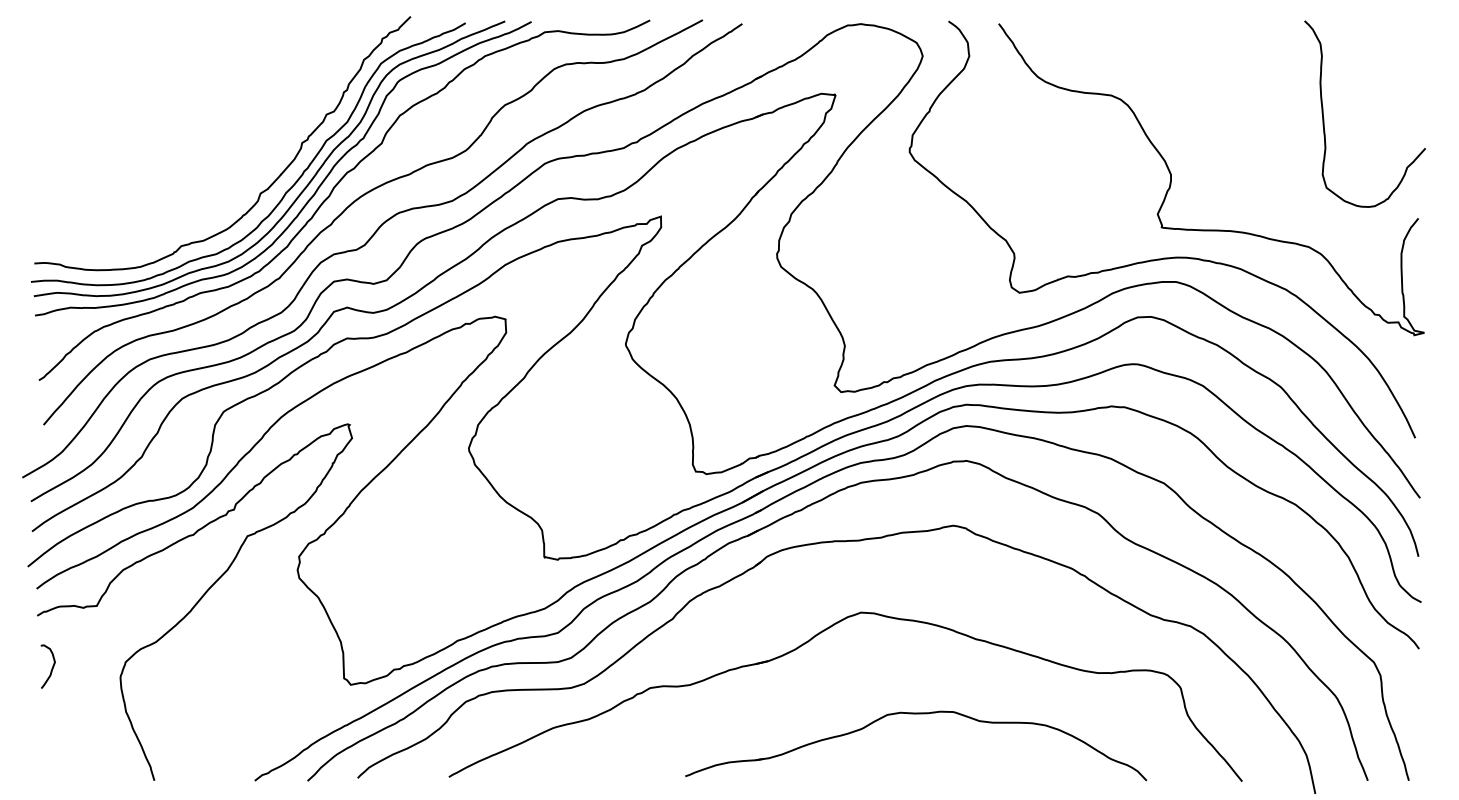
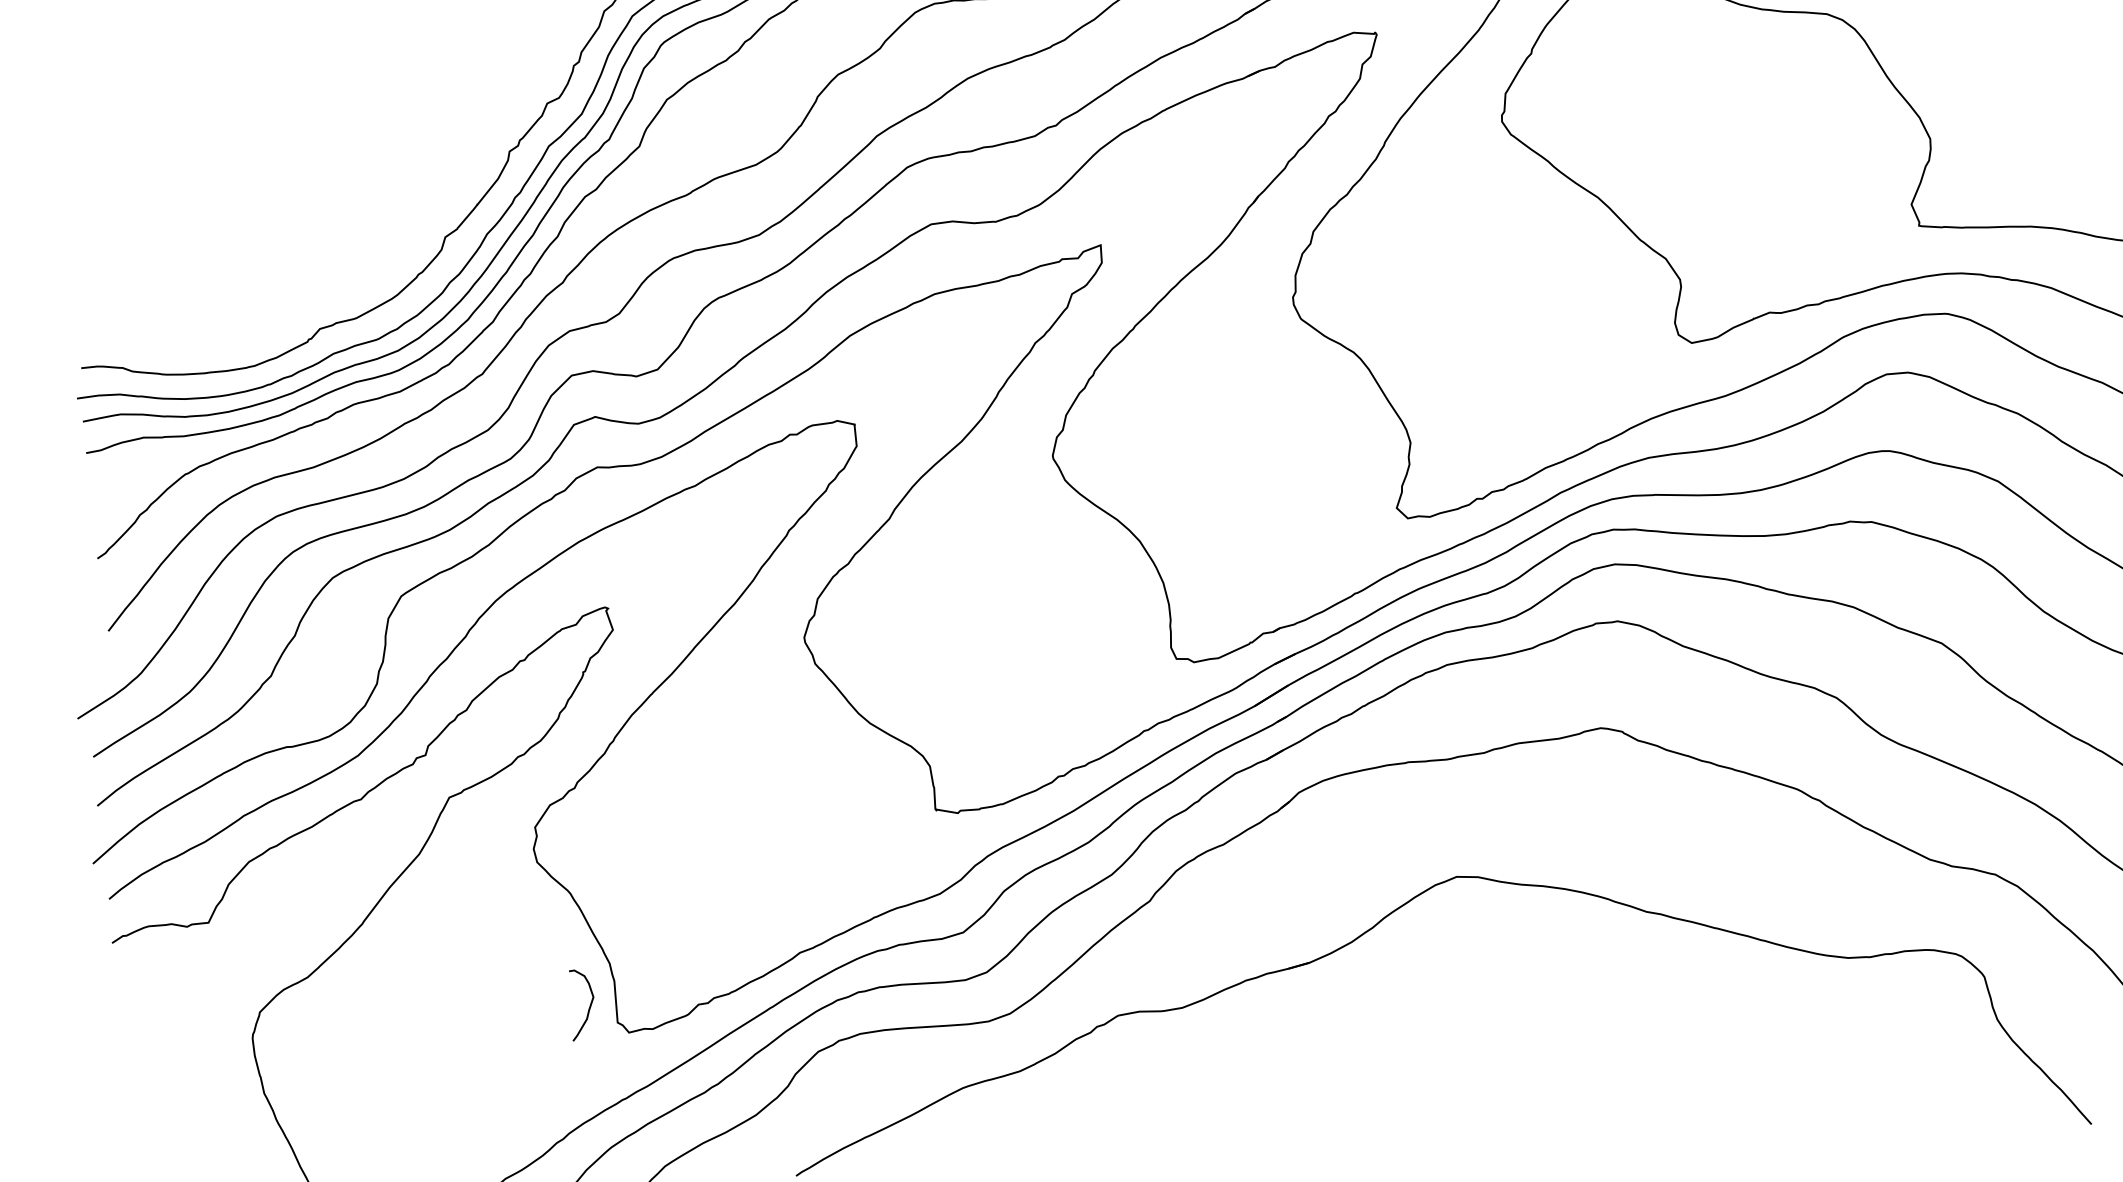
curve: (51, 668) -> (588, 1007), moved
part: (916, 714) -> (1554, 1039), removed

